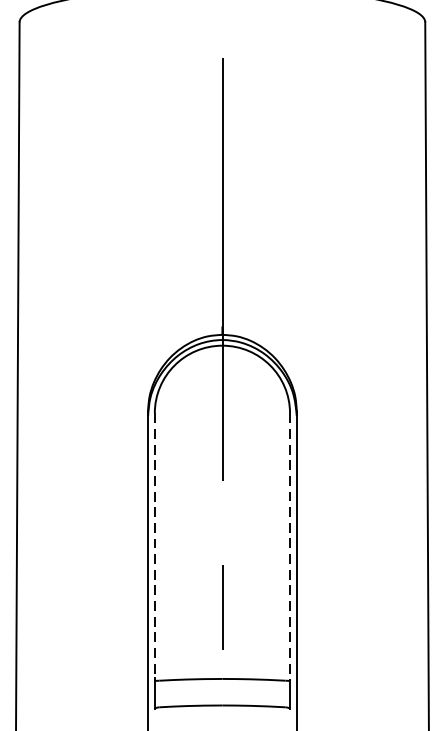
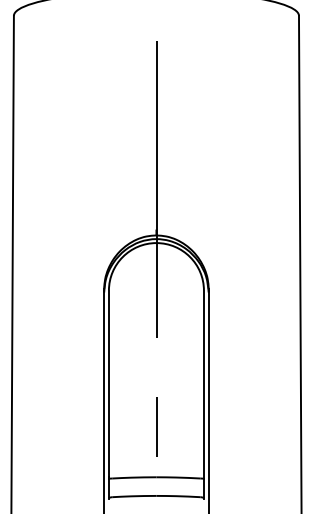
line: (154, 548) -> (108, 385), dashed -> solid
line: (289, 548) -> (203, 385), dashed -> solid

